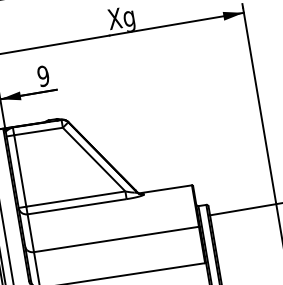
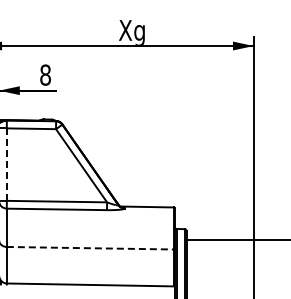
text: (43, 75) -> (45, 74), 9 -> 8
line: (19, 170) -> (6, 164), solid -> dashed
line: (116, 239) -> (90, 248), solid -> dashed

